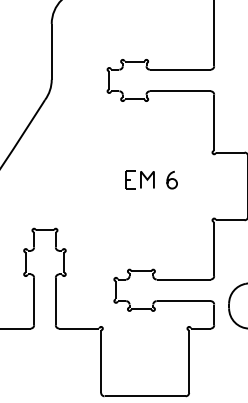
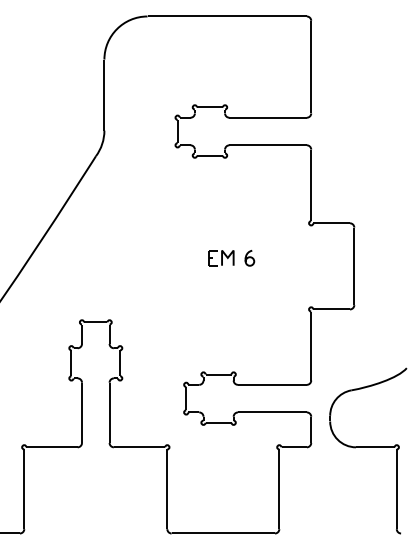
part: (151, 179) -> (231, 257), size x0.7

